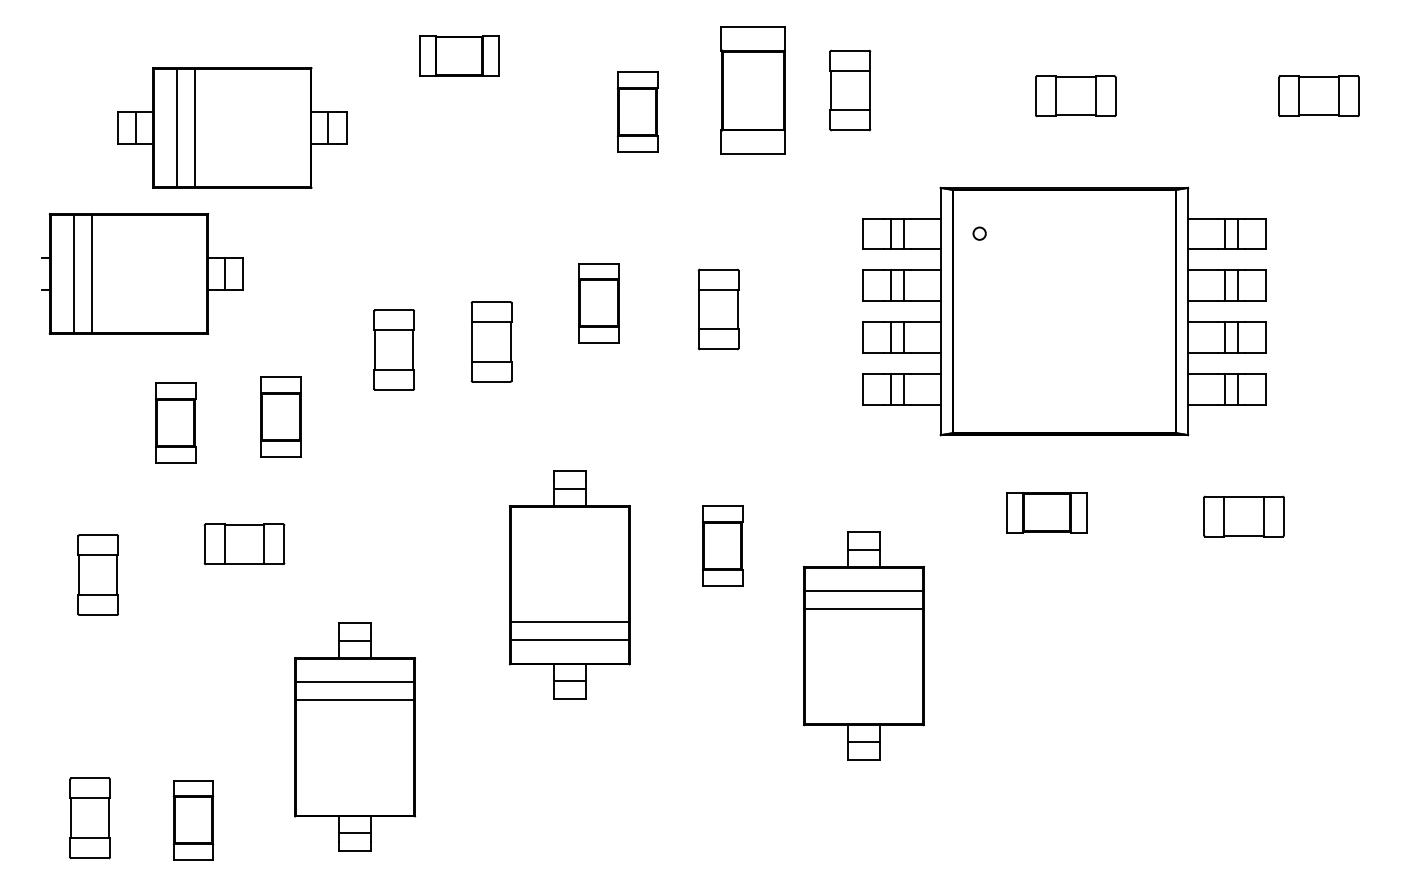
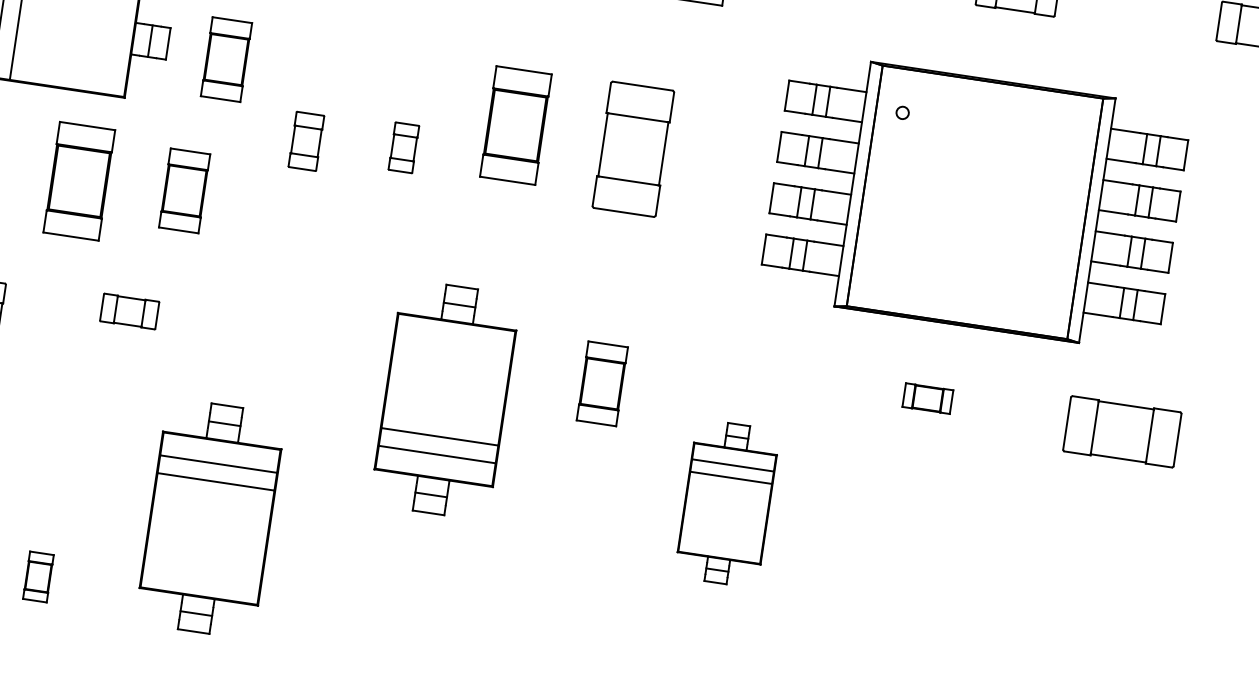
part: (302, 280) -> (226, 59), added
part: (598, 303) -> (515, 125), size x1.4
part: (718, 309) -> (633, 149), size x1.6
part: (491, 341) -> (403, 147), size x0.6
part: (393, 349) -> (305, 140), size x0.7
part: (175, 422) -> (79, 180), size x1.4
part: (1046, 512) -> (927, 398), size x0.6
part: (1243, 516) -> (1121, 431), size x1.4
part: (244, 544) -> (129, 311), size x0.7
part: (863, 645) -> (726, 503), size x0.7
part: (193, 820) -> (38, 577), size x0.6

